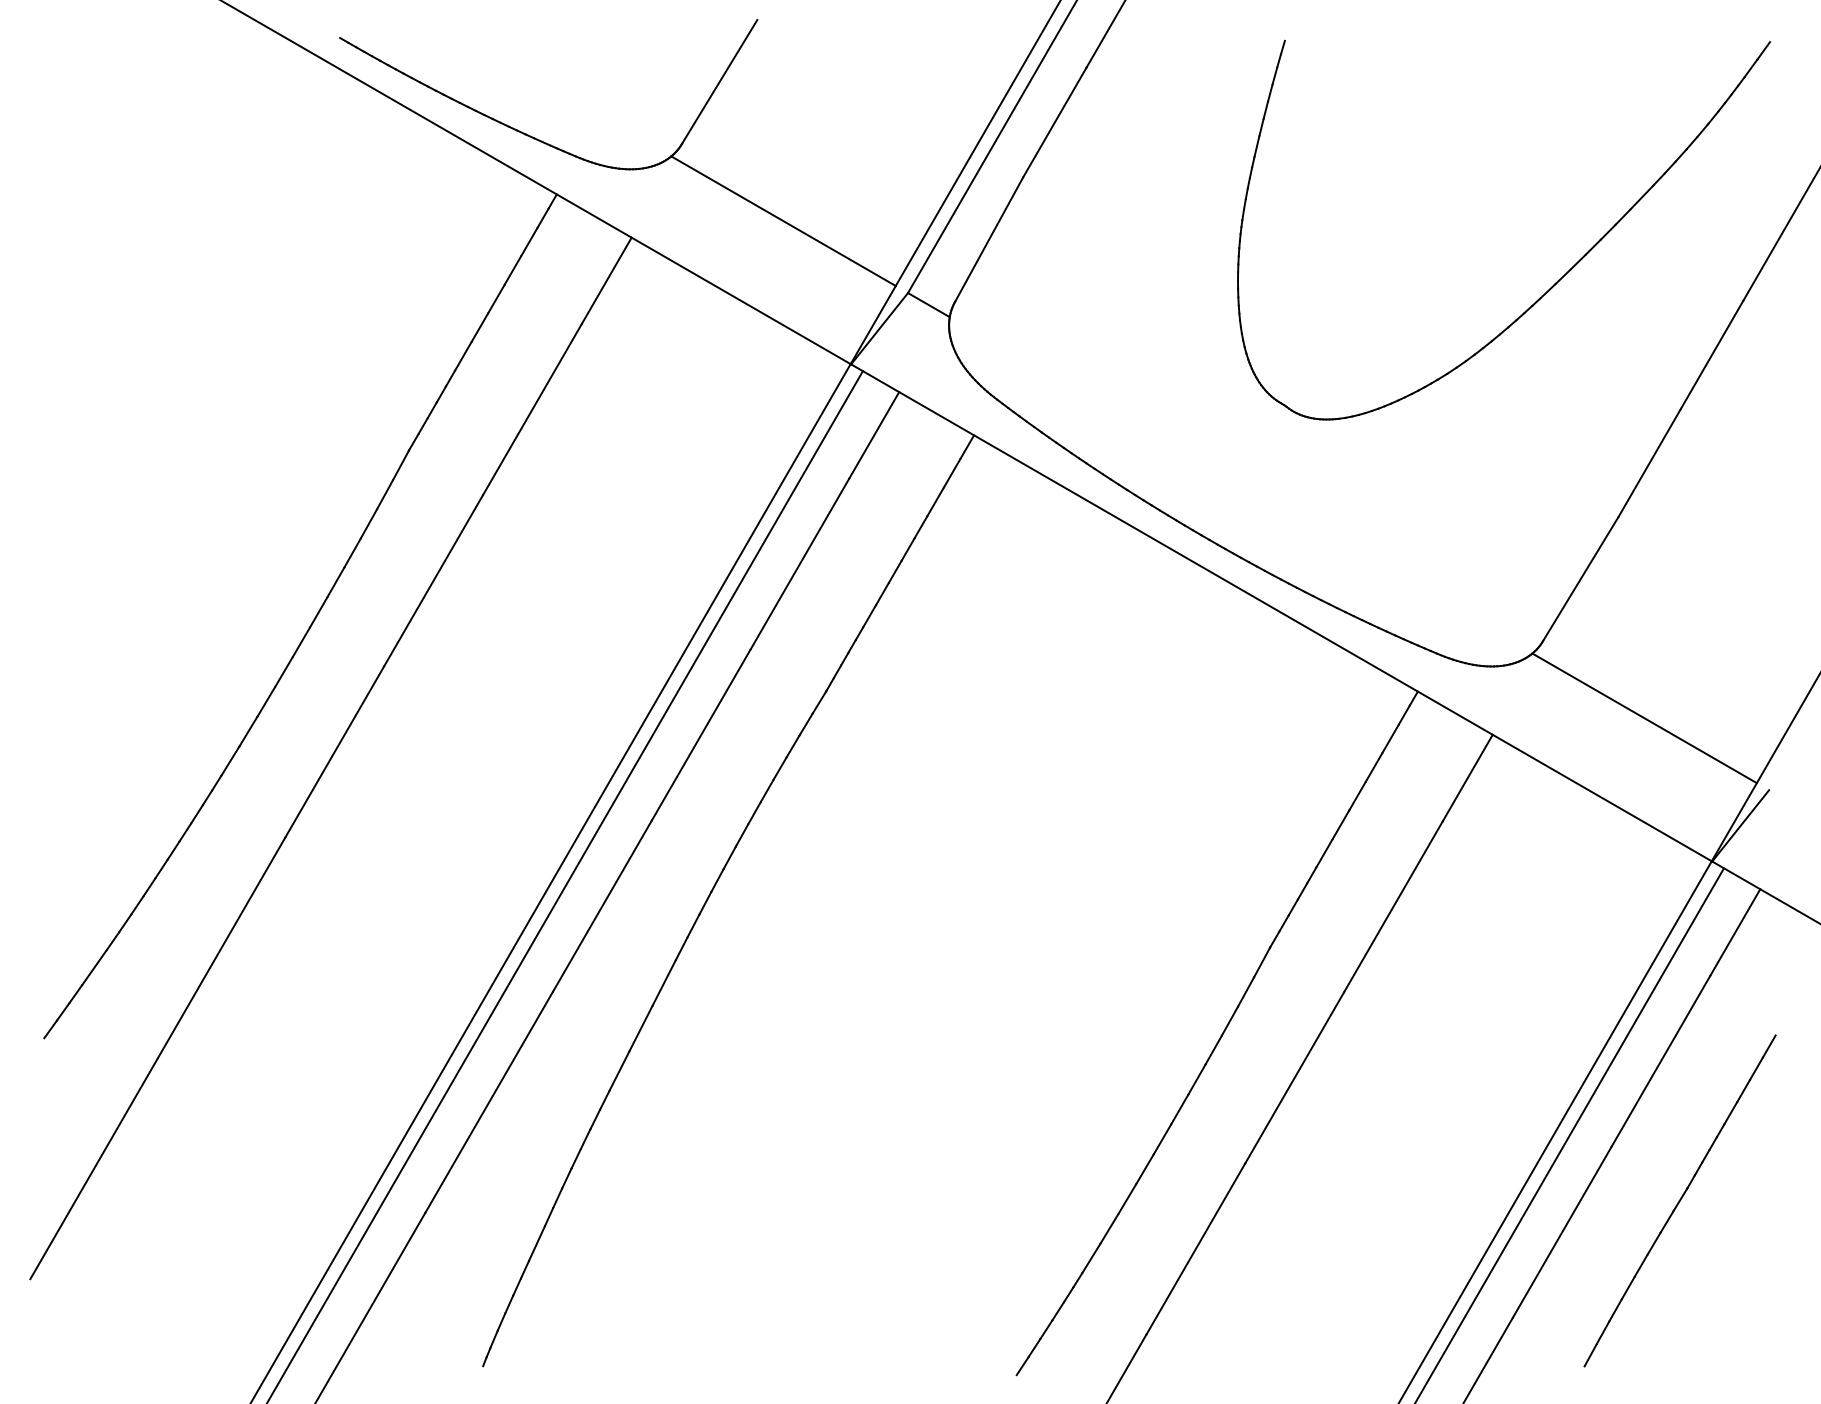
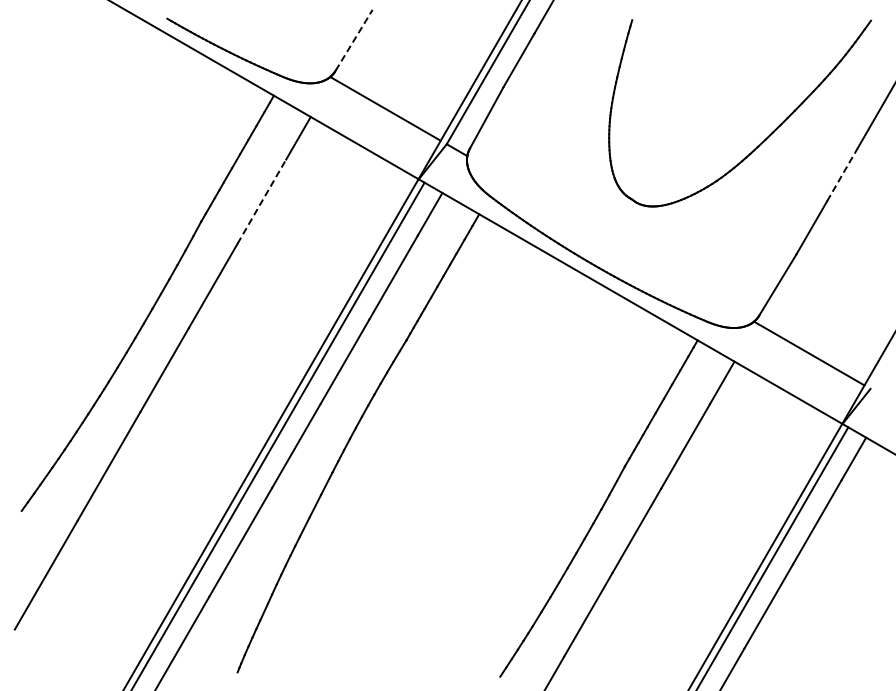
line: (720, 82) -> (354, 40), solid -> dashed
line: (1712, 354) -> (842, 174), solid -> dashed
line: (531, 409) -> (261, 201), solid -> dashed
line: (1679, 1199) -> (826, 590), removed

